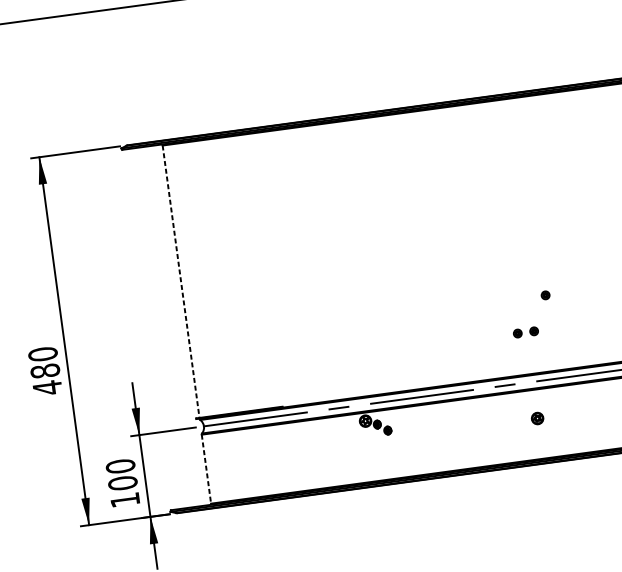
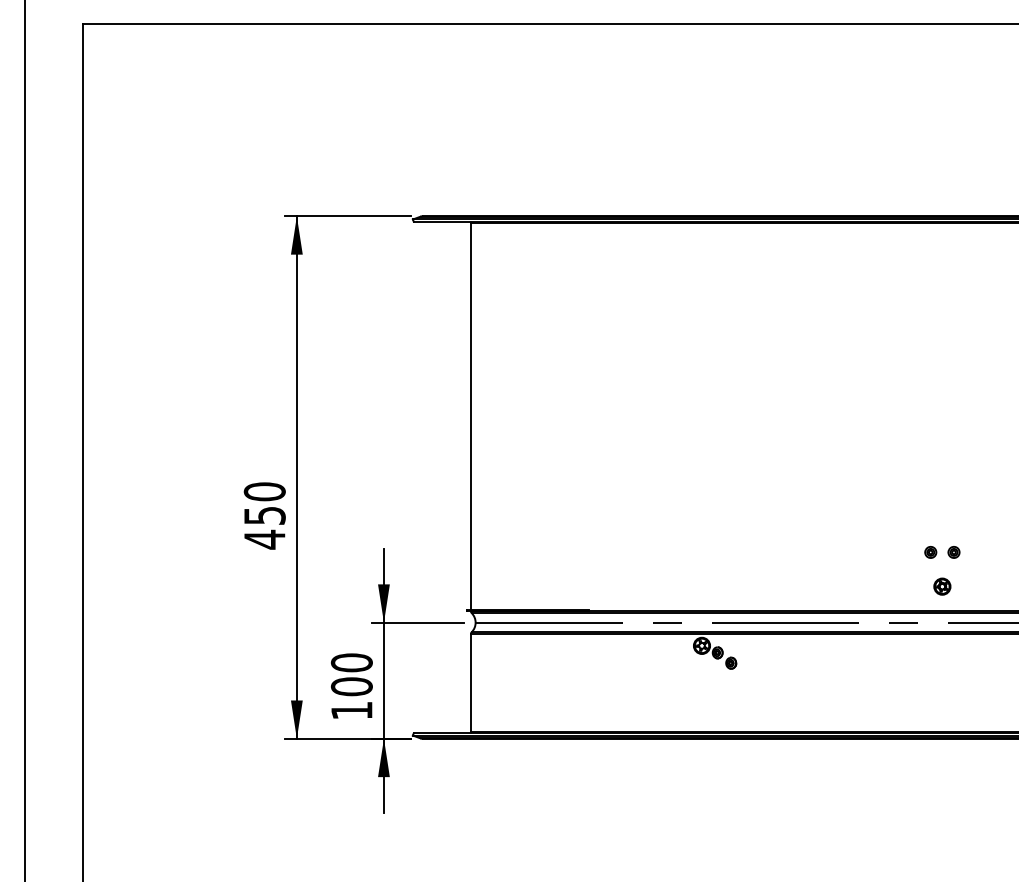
line: (181, 282) -> (471, 417), dashed -> solid
part: (545, 295) -> (976, 504), removed
text: (45, 370) -> (264, 515), 480 -> 450
part: (537, 418) -> (942, 586), moved
line: (206, 468) -> (471, 682), dashed -> solid

